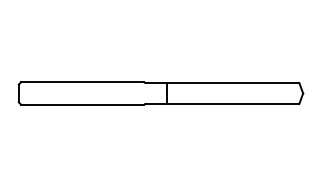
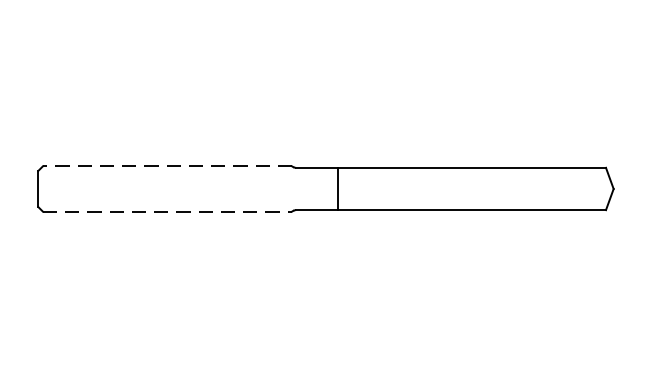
line: (82, 82) -> (167, 166), solid -> dashed
line: (82, 104) -> (167, 211), solid -> dashed

